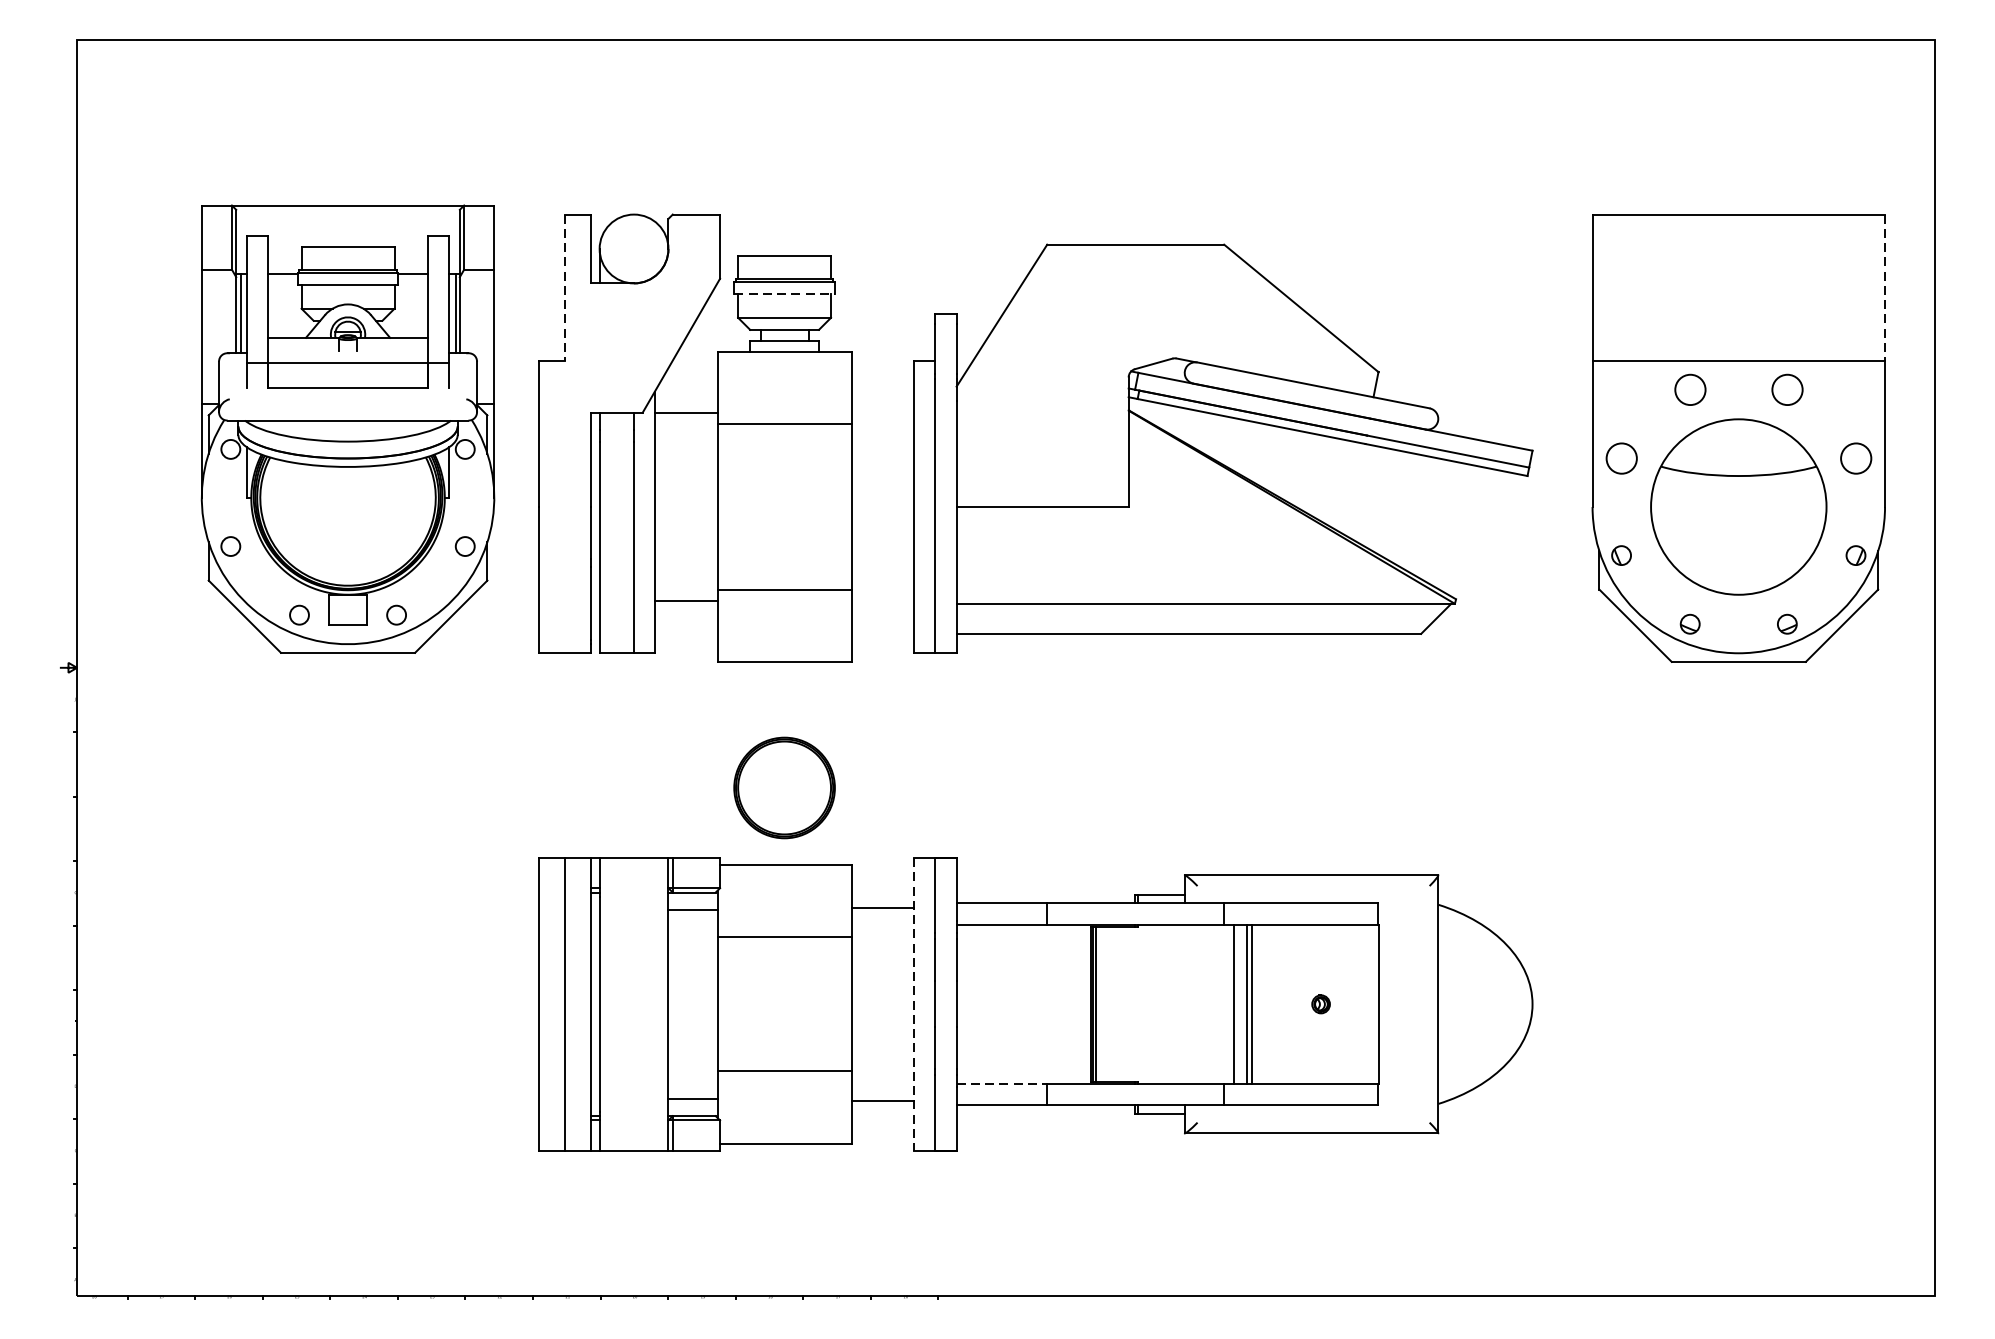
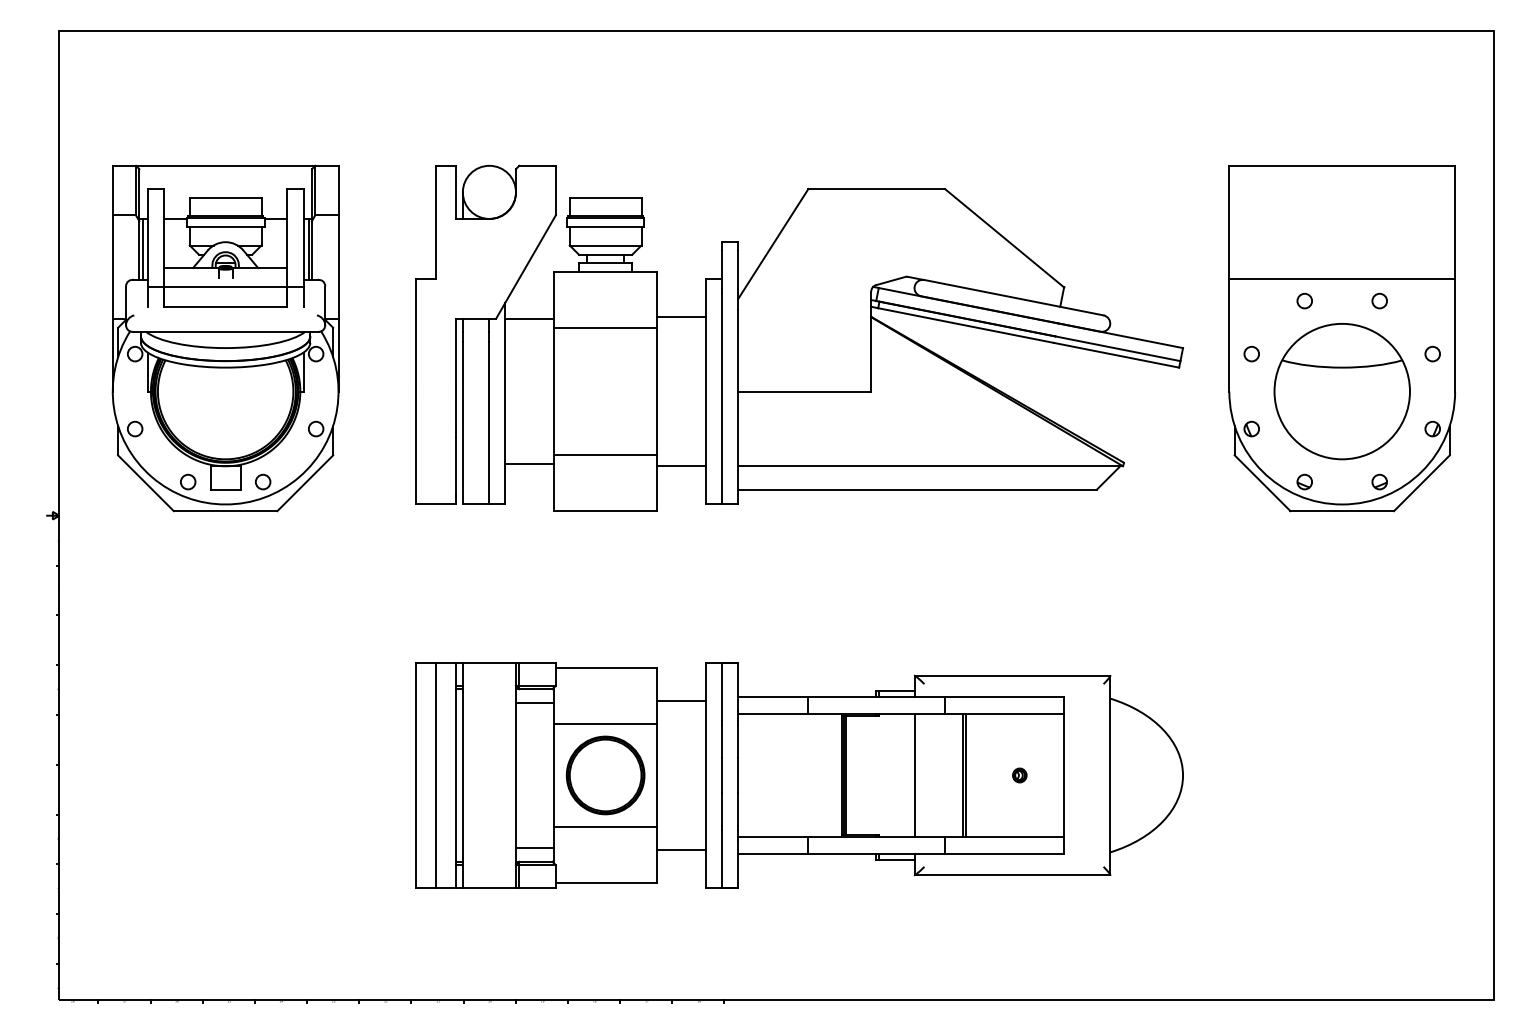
line: (565, 288) -> (436, 222), dashed -> solid
line: (1885, 288) -> (1455, 222), dashed -> solid
line: (784, 293) -> (605, 226), dashed -> solid
circle: (1689, 389) -> (1304, 300), size x0.62
circle: (1787, 389) -> (1379, 300), size x0.62
line: (882, 409) -> (681, 316), added
part: (347, 429) -> (225, 338), moved
circle: (1621, 457) -> (1251, 353), size x0.62
circle: (1855, 457) -> (1432, 353), size x0.62
line: (882, 604) -> (681, 466), added
part: (784, 788) -> (605, 775), moved
line: (913, 1004) -> (705, 775), dashed -> solid
line: (1233, 1004) -> (914, 775), moved
line: (1002, 1083) -> (773, 836), dashed -> solid

